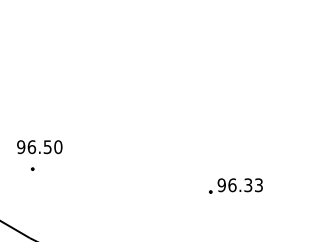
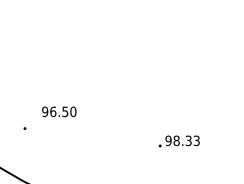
text: (40, 146) -> (59, 111), moved
text: (232, 184) -> (176, 140), 96.33 -> 98.33

